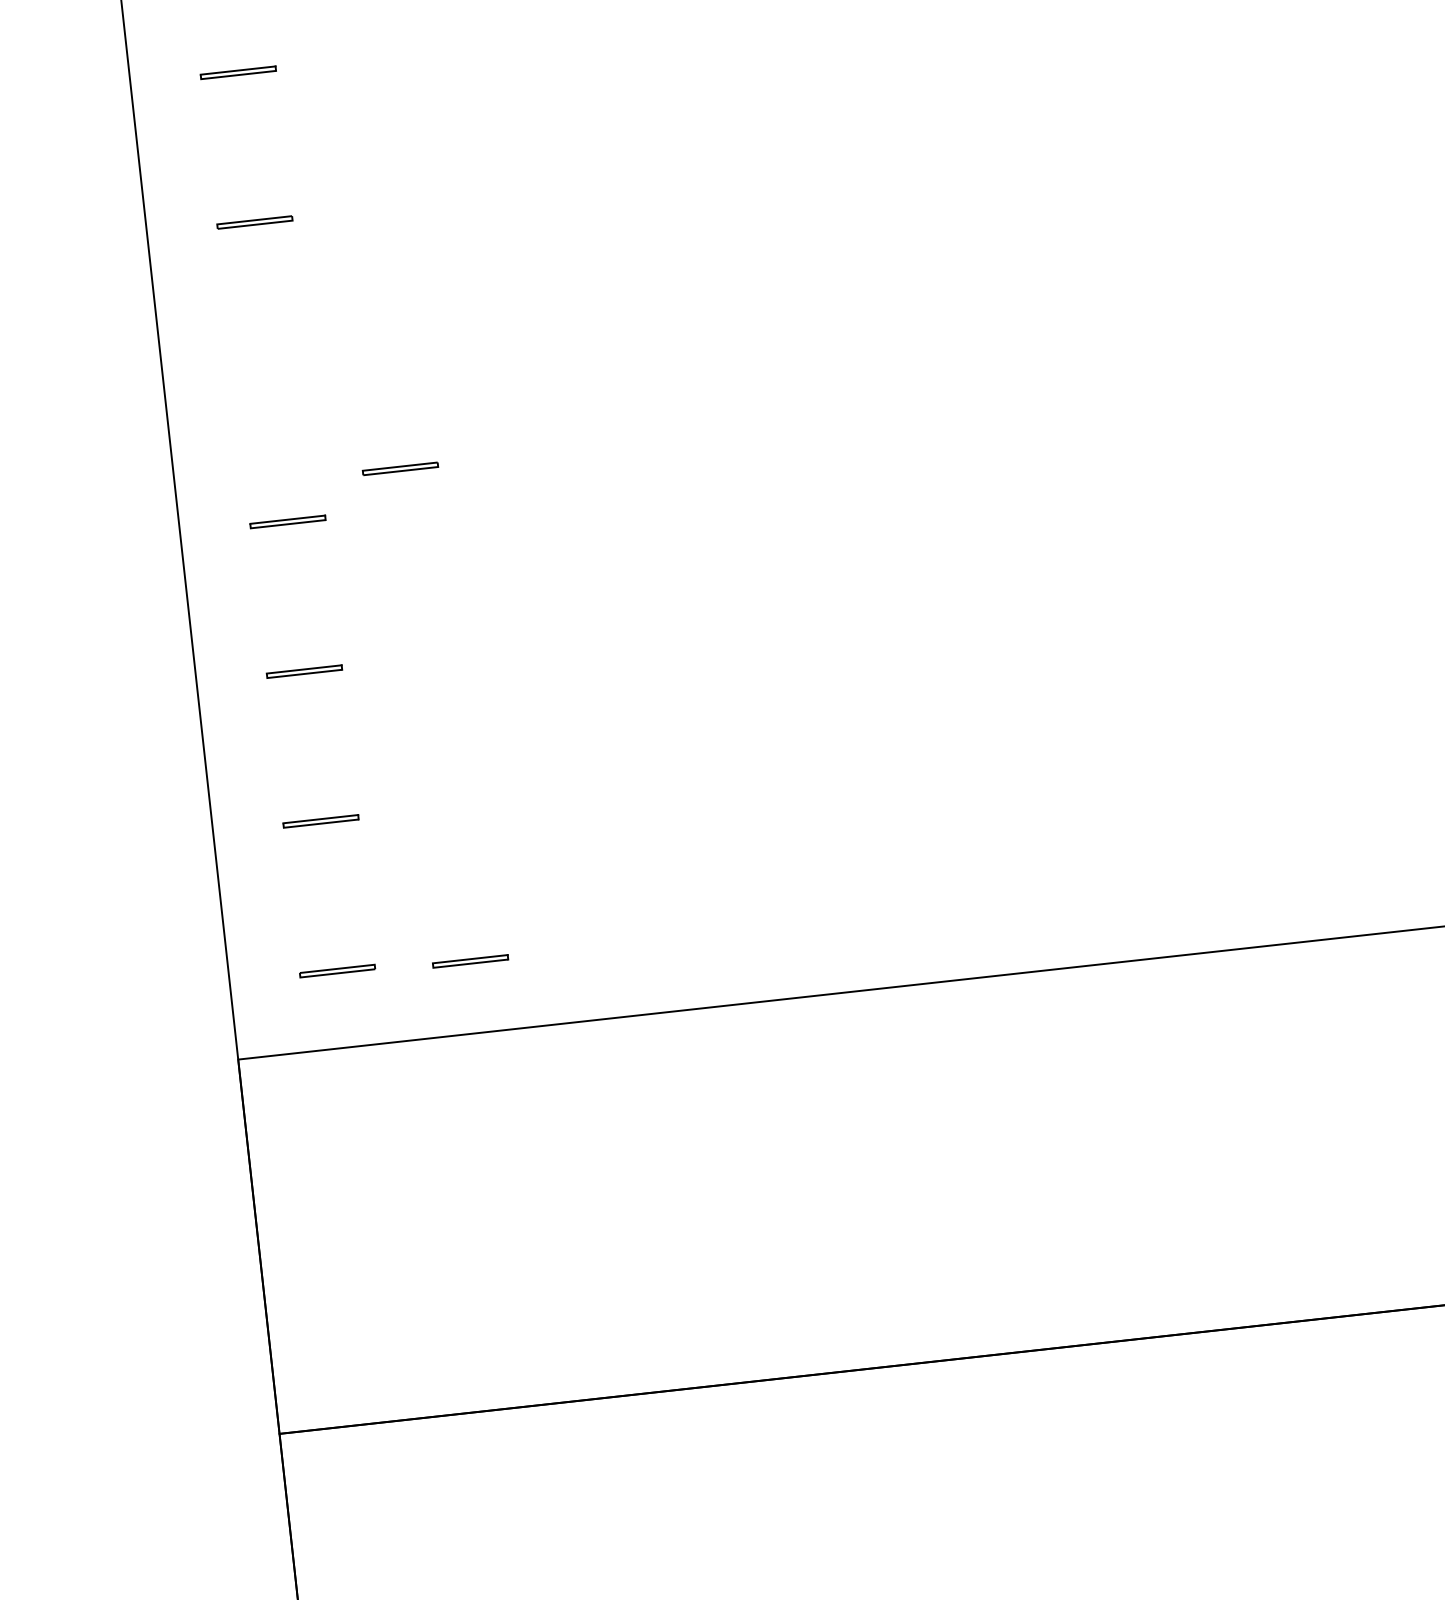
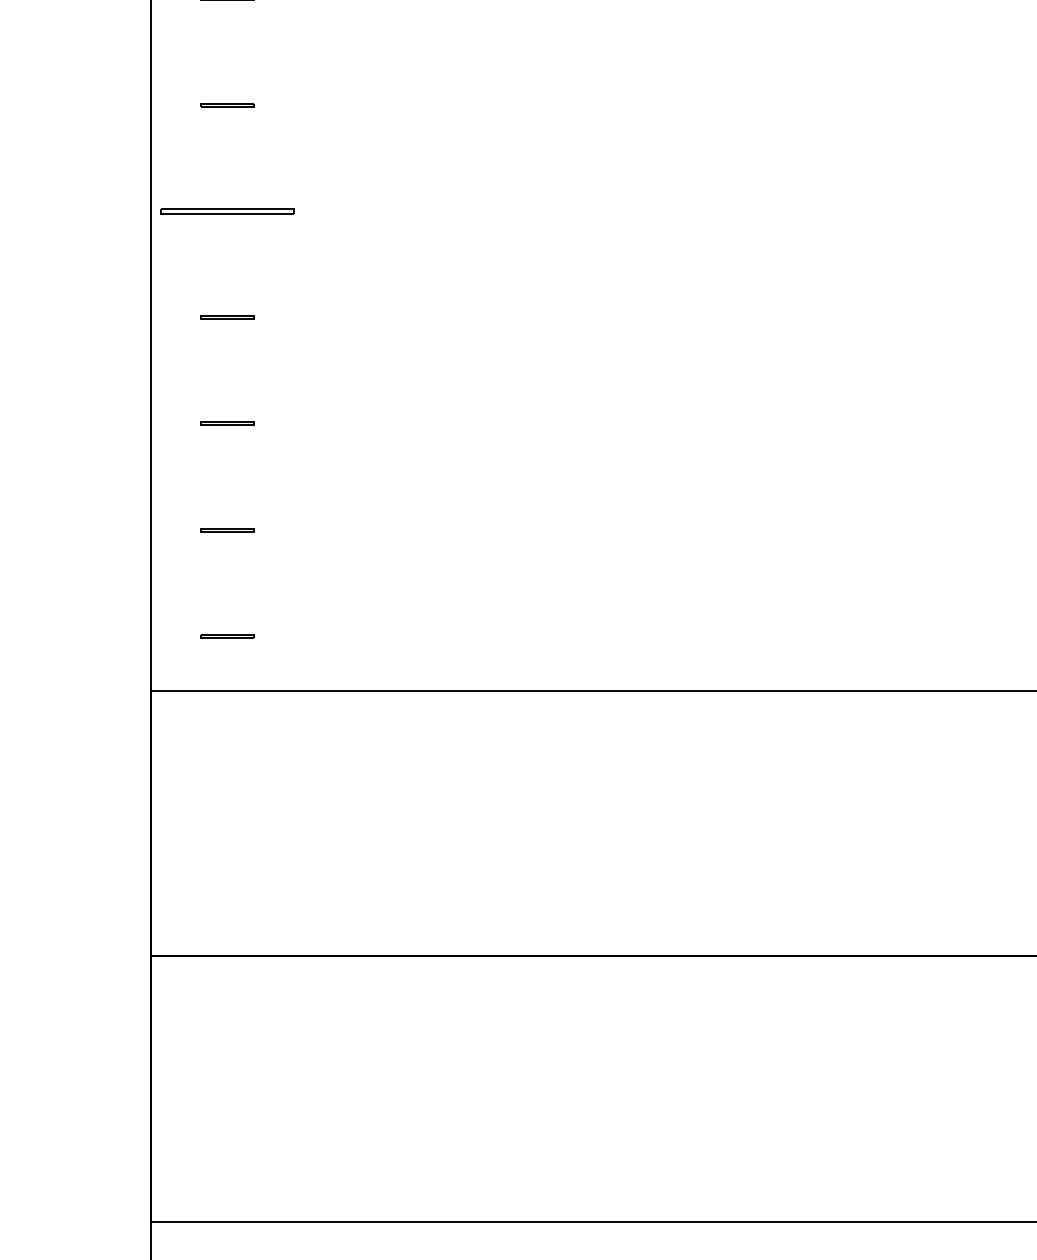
part: (271, 372) -> (227, 211), added
line: (400, 467) -> (310, 288), removed
line: (470, 959) -> (321, 638), removed

